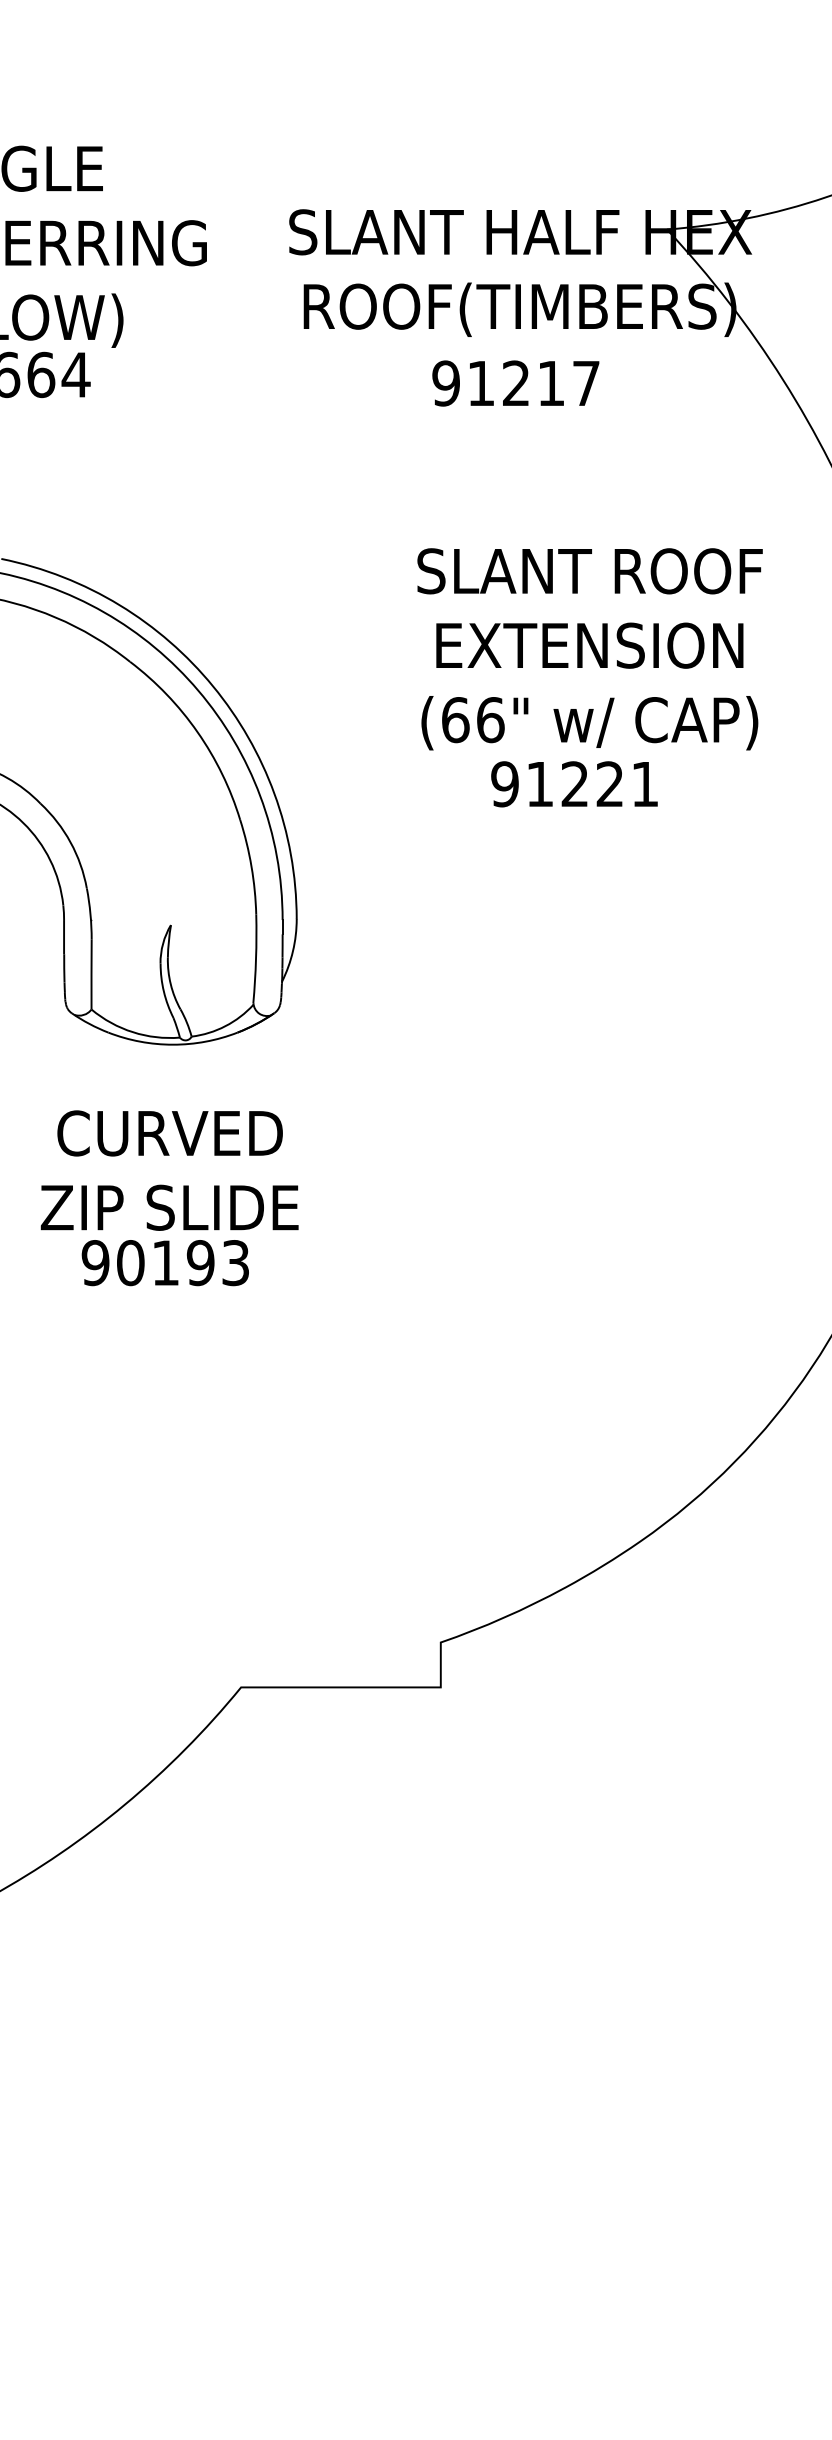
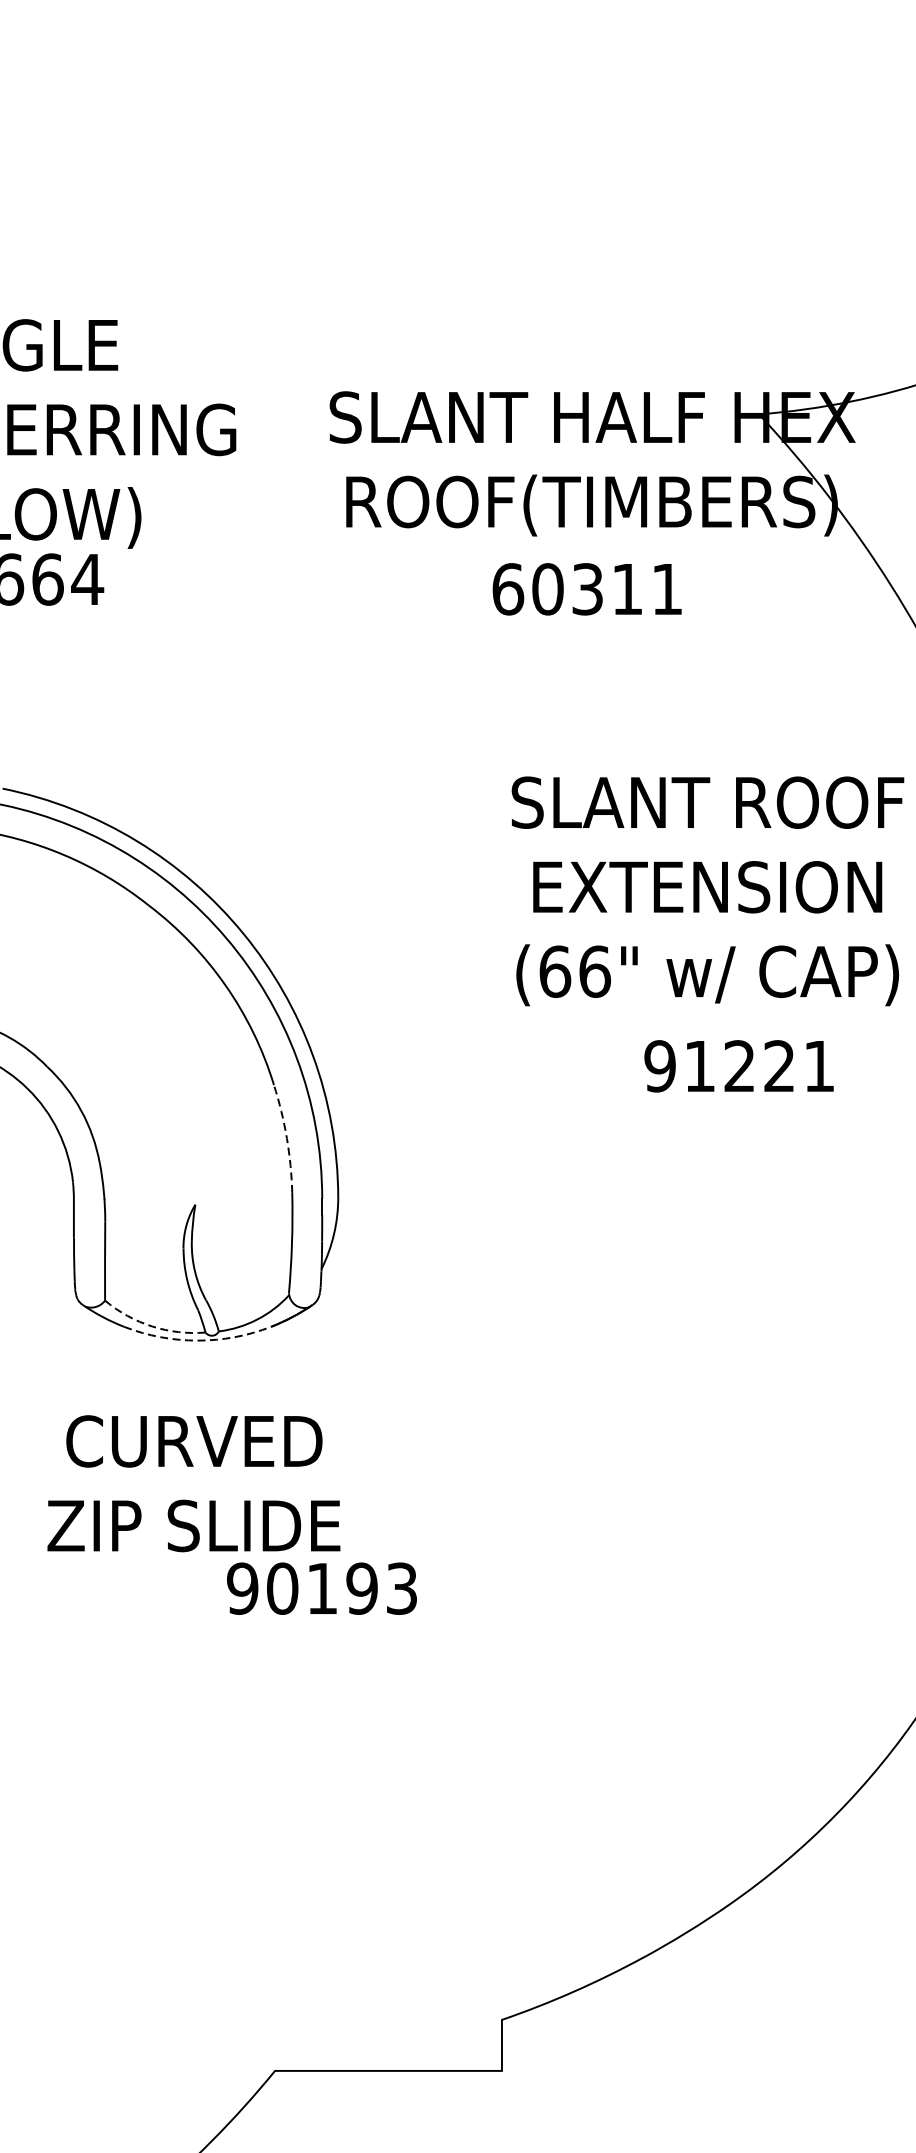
text: (515, 383) -> (586, 589), 91217 -> 60311
text: (589, 649) -> (707, 891), moved
text: (574, 784) -> (739, 1066), moved
arc: (251, 866) -> (286, 1138), solid -> dashed
arc: (133, 1032) -> (152, 1326), solid -> dashed
arc: (173, 1044) -> (198, 1340), solid -> dashed
text: (164, 1263) -> (320, 1589), moved

